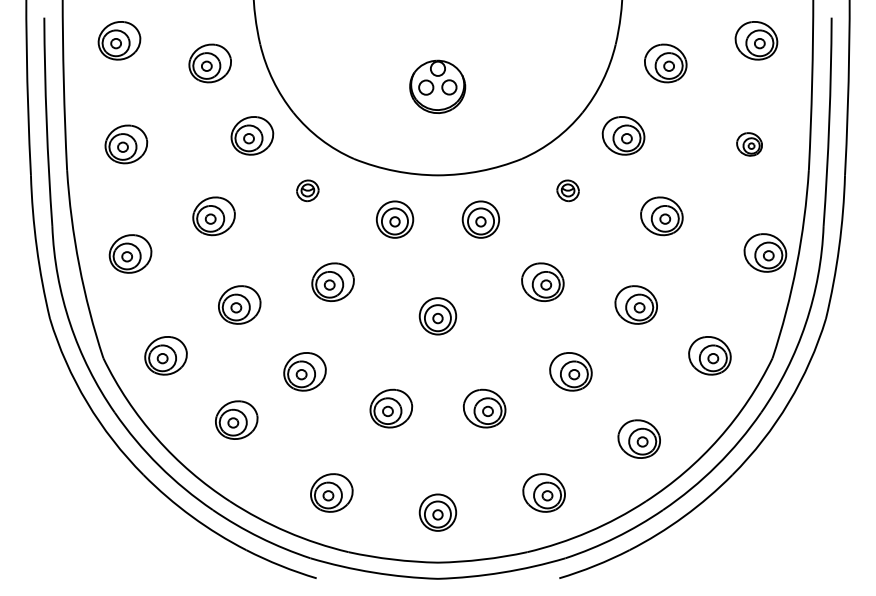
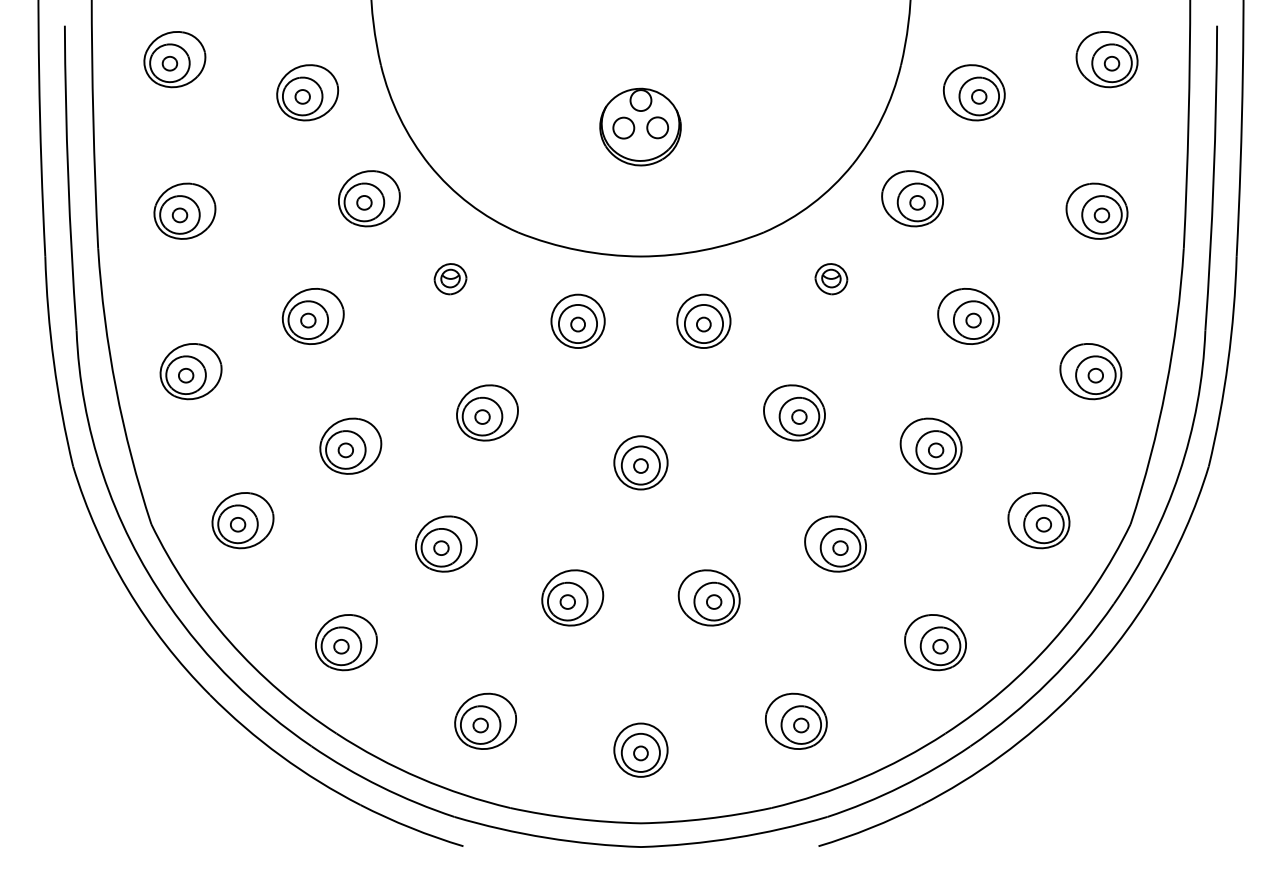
part: (749, 144) -> (1096, 211), size x1.67
part: (765, 252) -> (1091, 370), moved
part: (236, 419) -> (346, 641), moved

